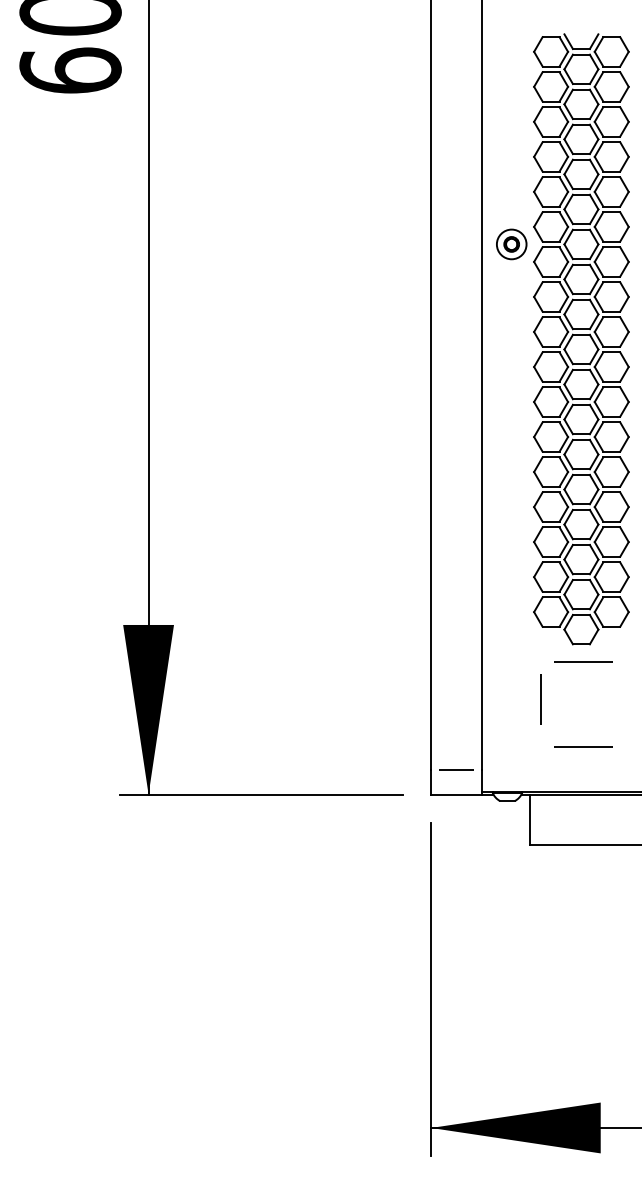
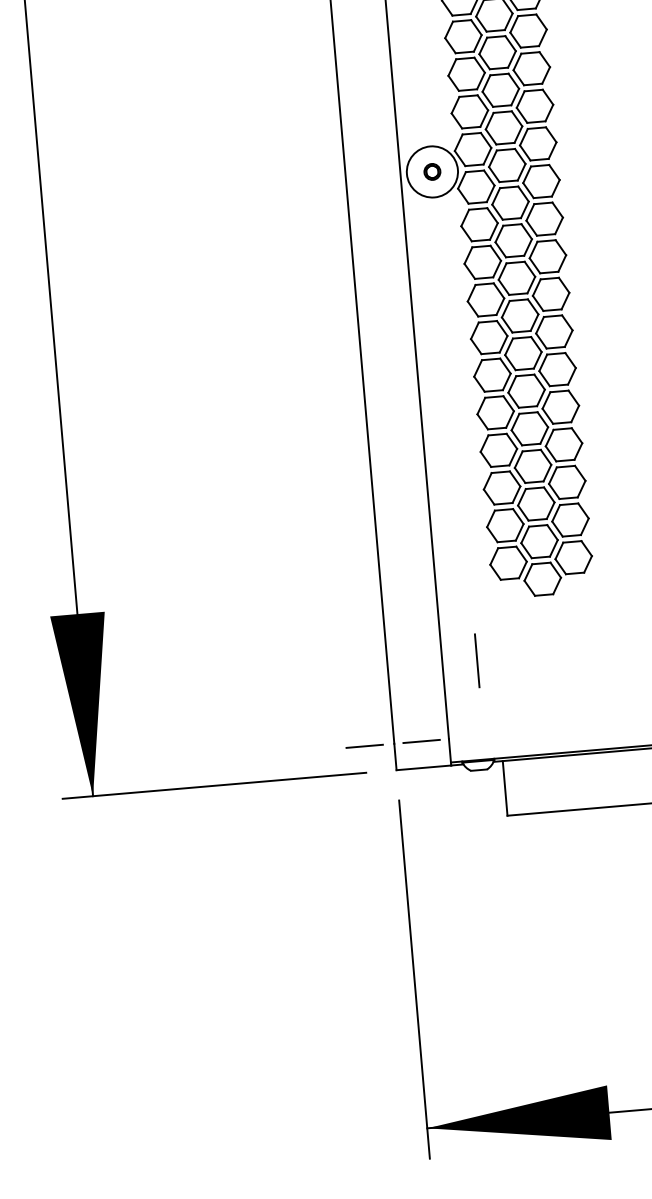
circle: (511, 244) -> (432, 172), size x1.6
line: (583, 661) -> (547, 613), removed
line: (540, 699) -> (476, 660), moved
line: (583, 746) -> (555, 704), removed
line: (403, 769) -> (364, 745), added

